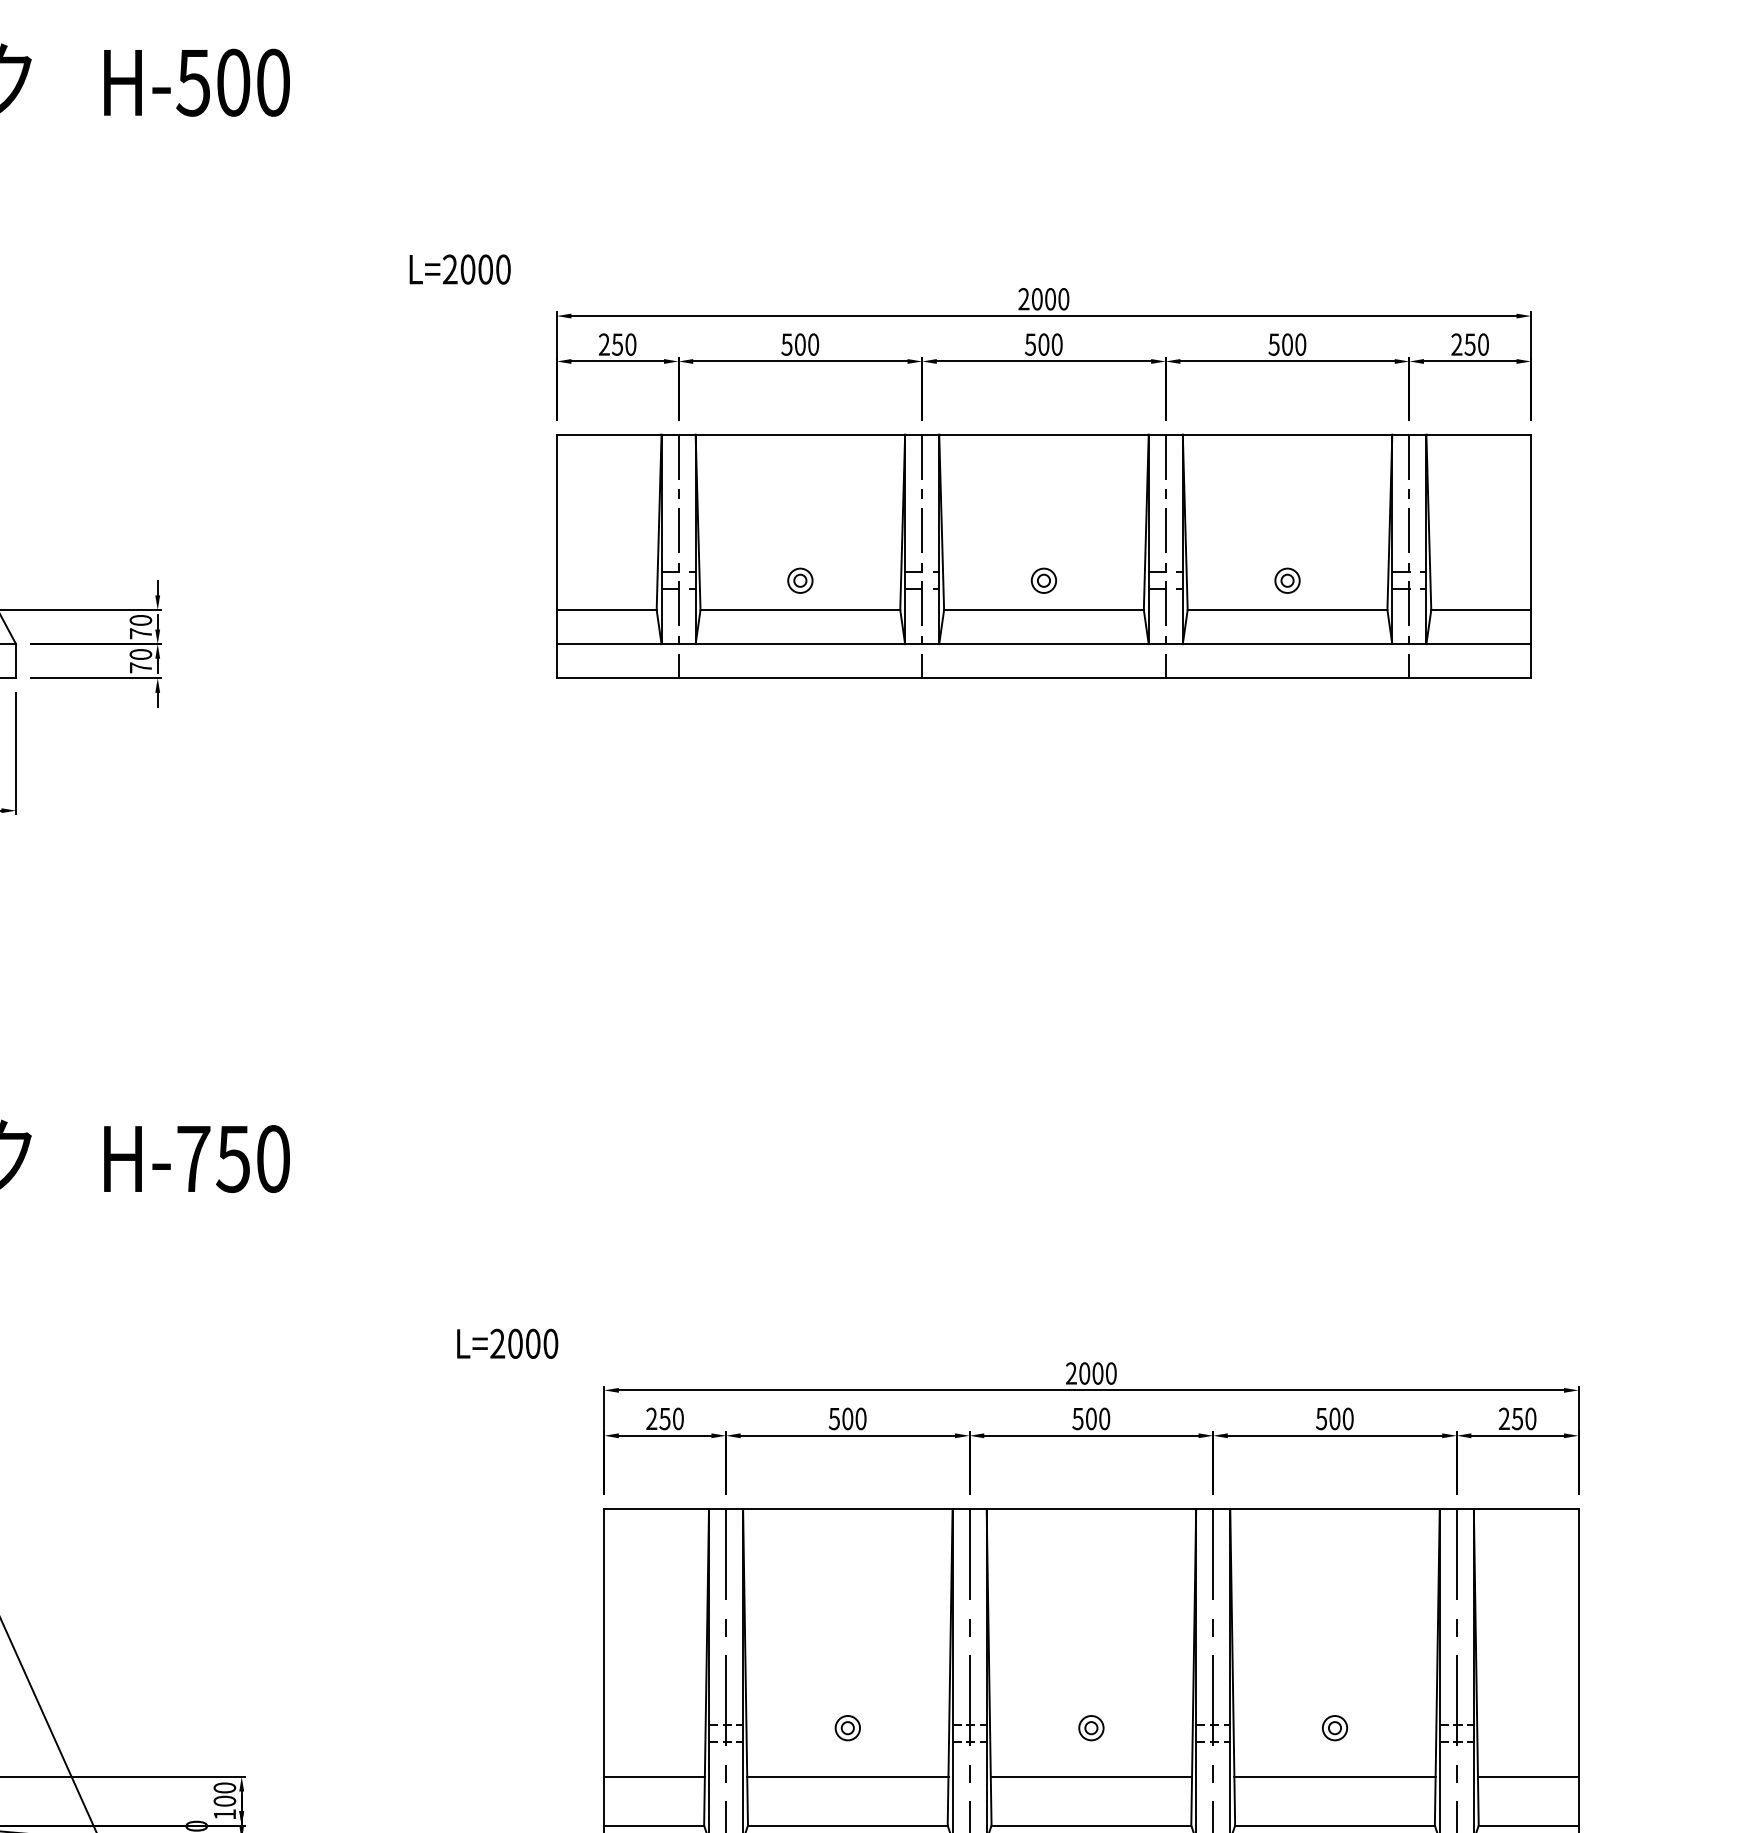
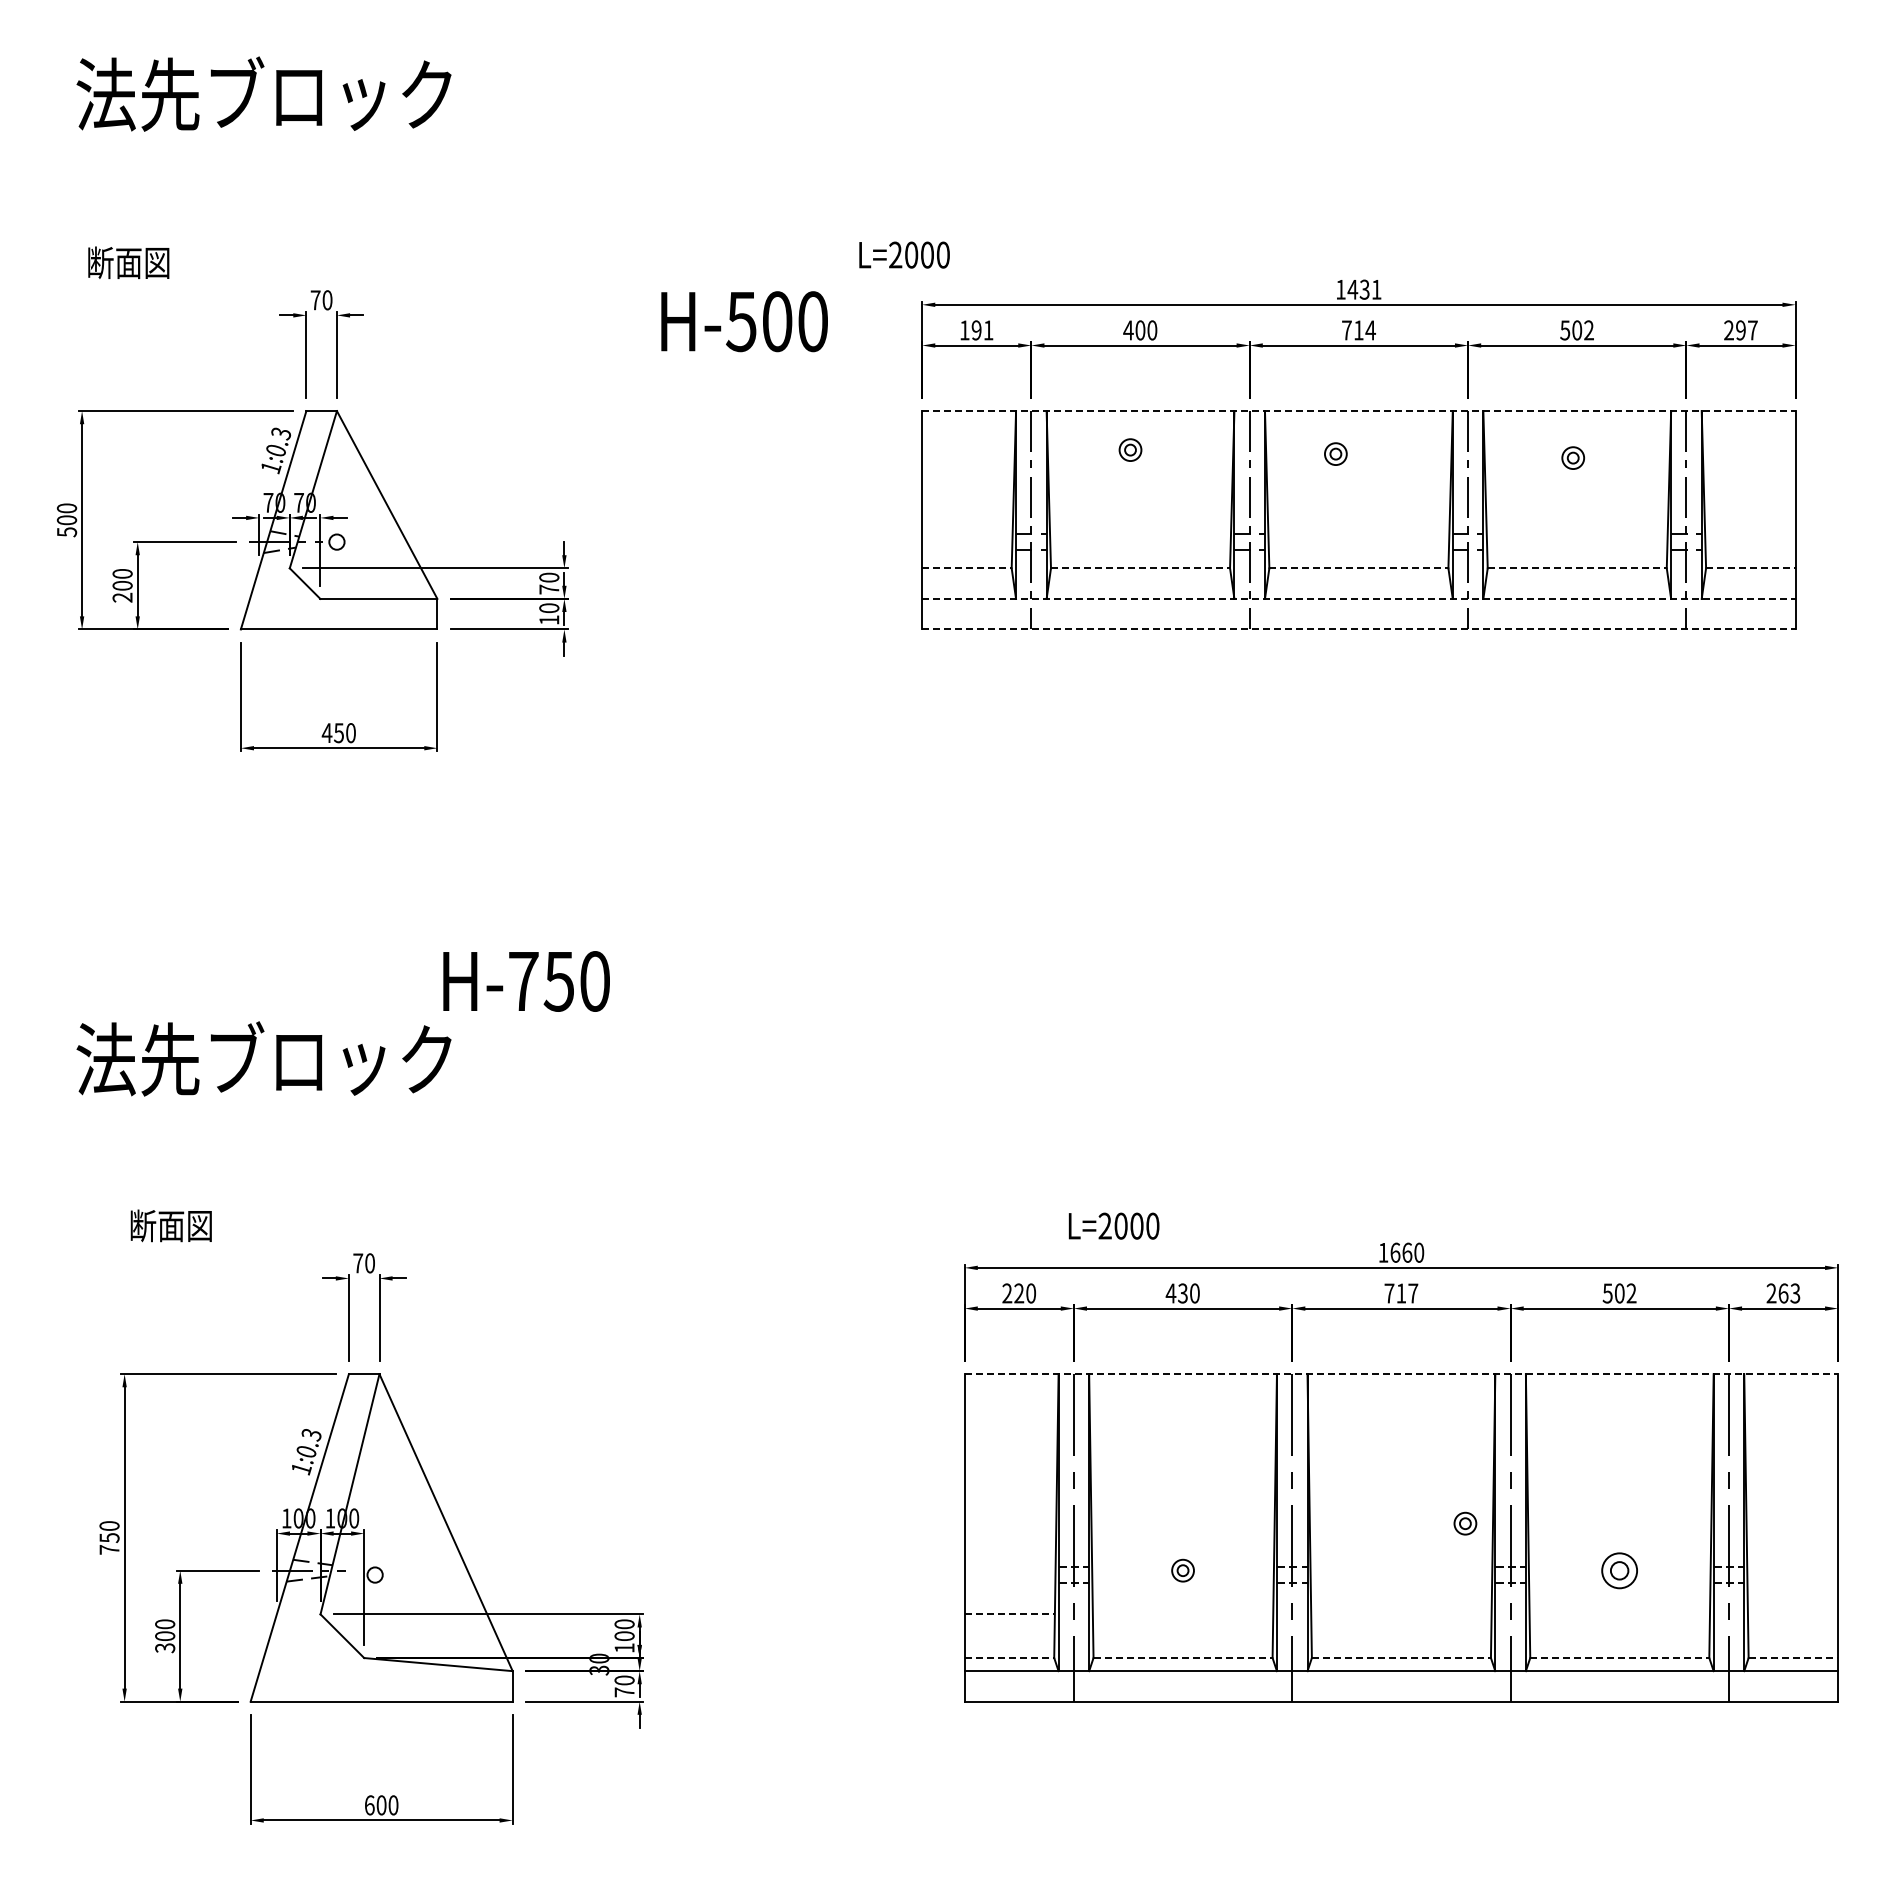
text: (196, 82) -> (744, 321), moved
text: (460, 268) -> (904, 254), moved
text: (1043, 298) -> (1358, 289), 2000 -> 1431
text: (617, 344) -> (976, 330), 250 -> 191
text: (786, 344) -> (1128, 330), 500 -> 400
text: (1043, 344) -> (1358, 330), 500 -> 714
text: (1300, 344) -> (1588, 330), 500 -> 502
text: (1476, 344) -> (1746, 330), 250 -> 297
line: (1043, 435) -> (1358, 411), solid -> dashed
part: (800, 580) -> (1130, 449), moved
part: (1043, 580) -> (1335, 453), moved
part: (1286, 580) -> (1572, 457), moved
line: (606, 610) -> (966, 568), solid -> dashed
line: (800, 610) -> (1140, 568), solid -> dashed
line: (1043, 610) -> (1358, 568), solid -> dashed
line: (1287, 610) -> (1577, 568), solid -> dashed
line: (1480, 610) -> (1750, 568), solid -> dashed
line: (1043, 643) -> (1358, 598), solid -> dashed
text: (141, 667) -> (549, 619), 70 -> 10
line: (1043, 678) -> (1358, 629), solid -> dashed
text: (196, 1159) -> (526, 981), moved
text: (506, 1343) -> (1113, 1225), moved
text: (1084, 1373) -> (1395, 1252), 2000 -> 1660
text: (665, 1418) -> (1019, 1293), 250 -> 220
text: (840, 1418) -> (1176, 1293), 500 -> 430
text: (1091, 1418) -> (1401, 1293), 500 -> 717
text: (1348, 1418) -> (1631, 1293), 500 -> 502
text: (1524, 1418) -> (1789, 1293), 250 -> 263
line: (1091, 1509) -> (1401, 1374), solid -> dashed
part: (1091, 1727) -> (1465, 1523), moved
part: (1334, 1727) -> (1619, 1570), size x1.6
line: (655, 1777) -> (1010, 1614), solid -> dashed
line: (847, 1777) -> (1182, 1614), removed
line: (1091, 1777) -> (1401, 1614), removed
line: (1334, 1777) -> (1619, 1614), removed
line: (1527, 1777) -> (1792, 1614), removed
line: (654, 1826) -> (1009, 1658), solid -> dashed
line: (848, 1826) -> (1183, 1658), solid -> dashed
line: (1091, 1826) -> (1401, 1658), solid -> dashed
line: (1334, 1826) -> (1619, 1658), solid -> dashed
line: (1528, 1826) -> (1793, 1658), solid -> dashed

